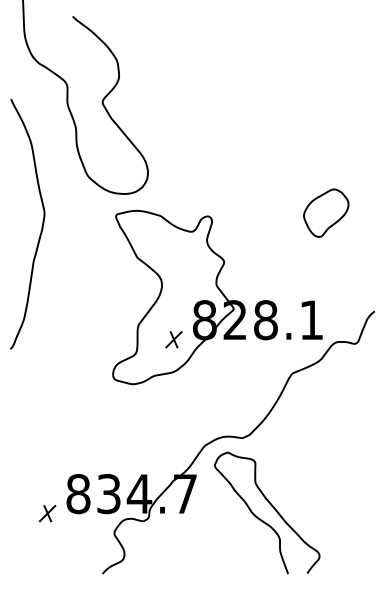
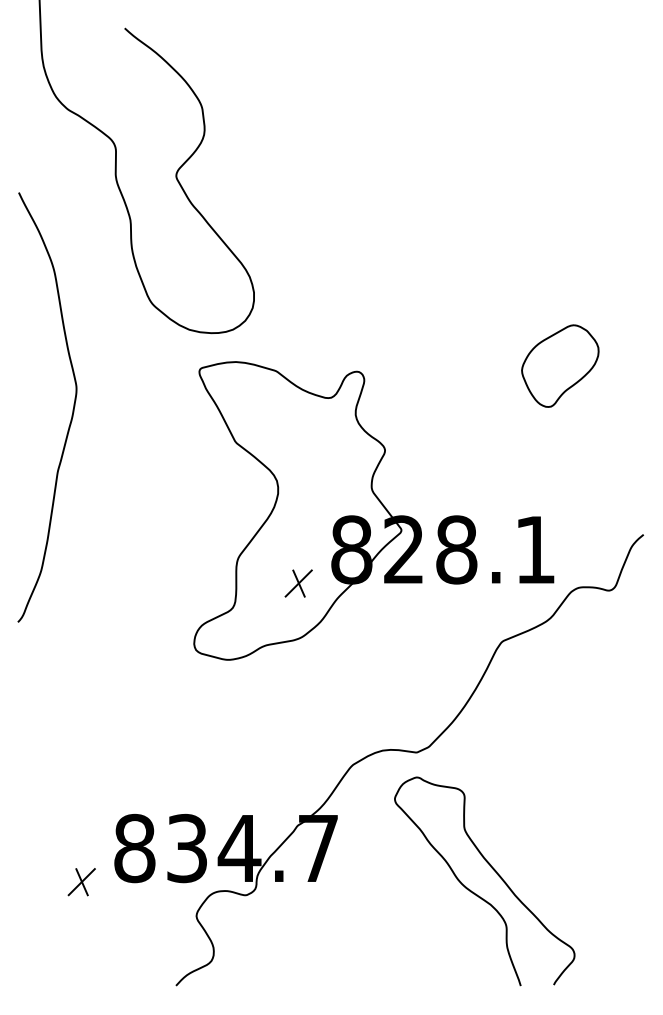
curve: (41, 226) -> (71, 411), moved
curve: (272, 507) -> (493, 871), moved

